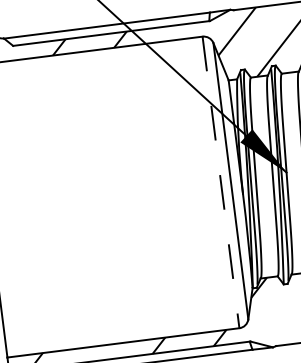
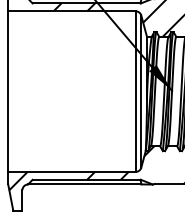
line: (220, 184) -> (135, 92), dashed -> solid

